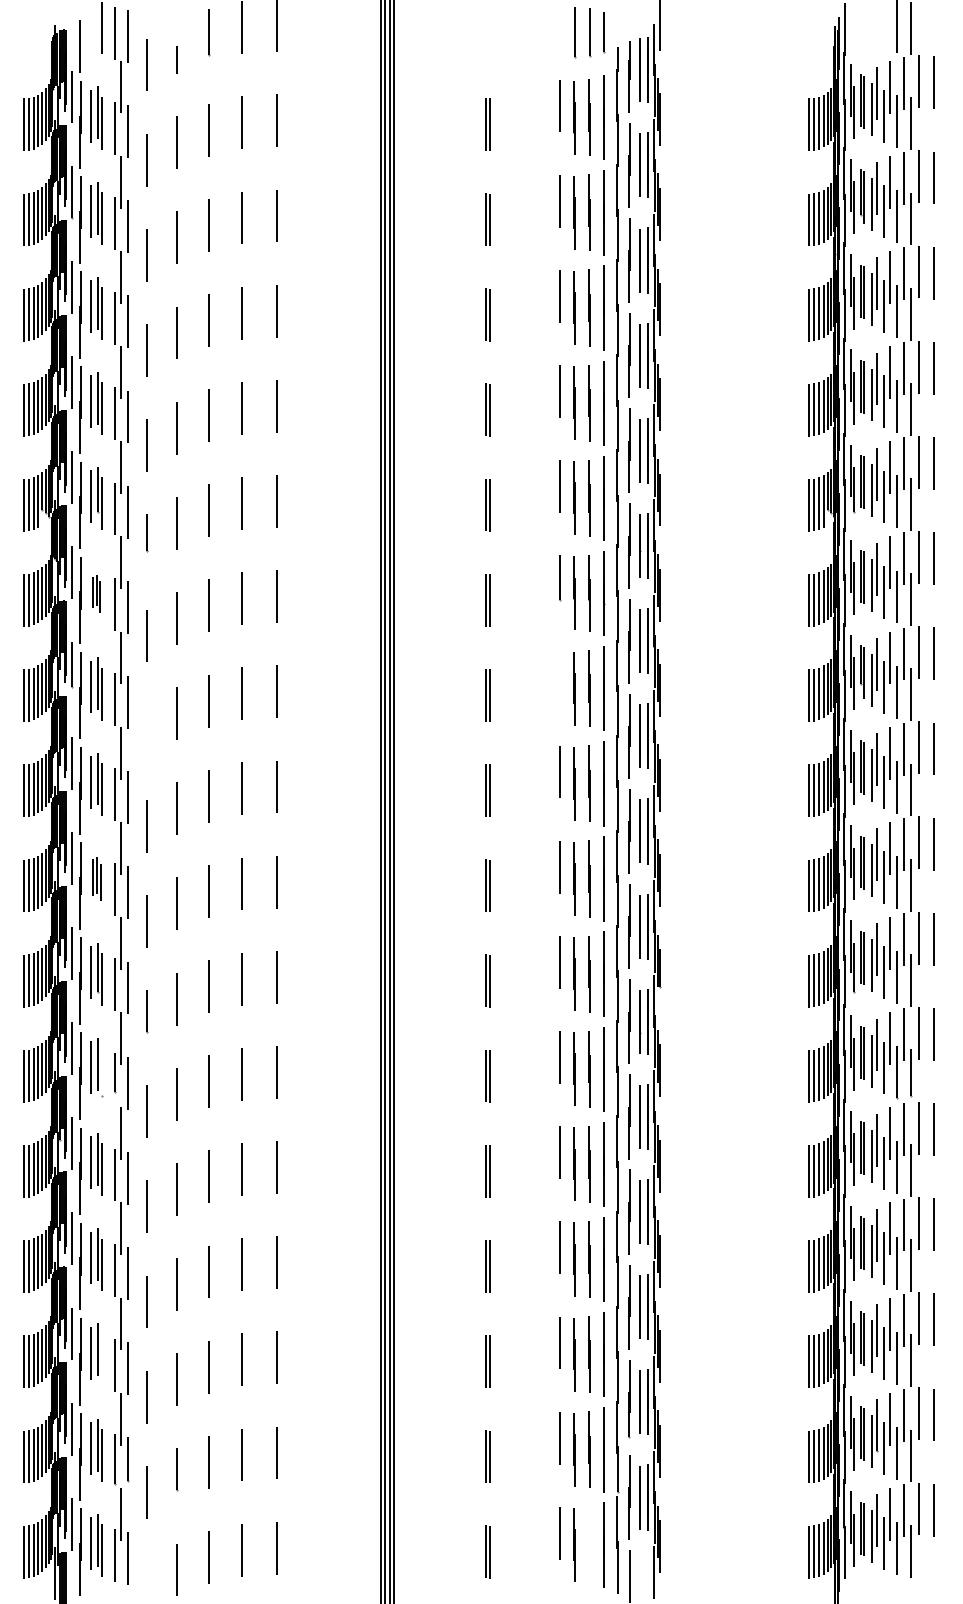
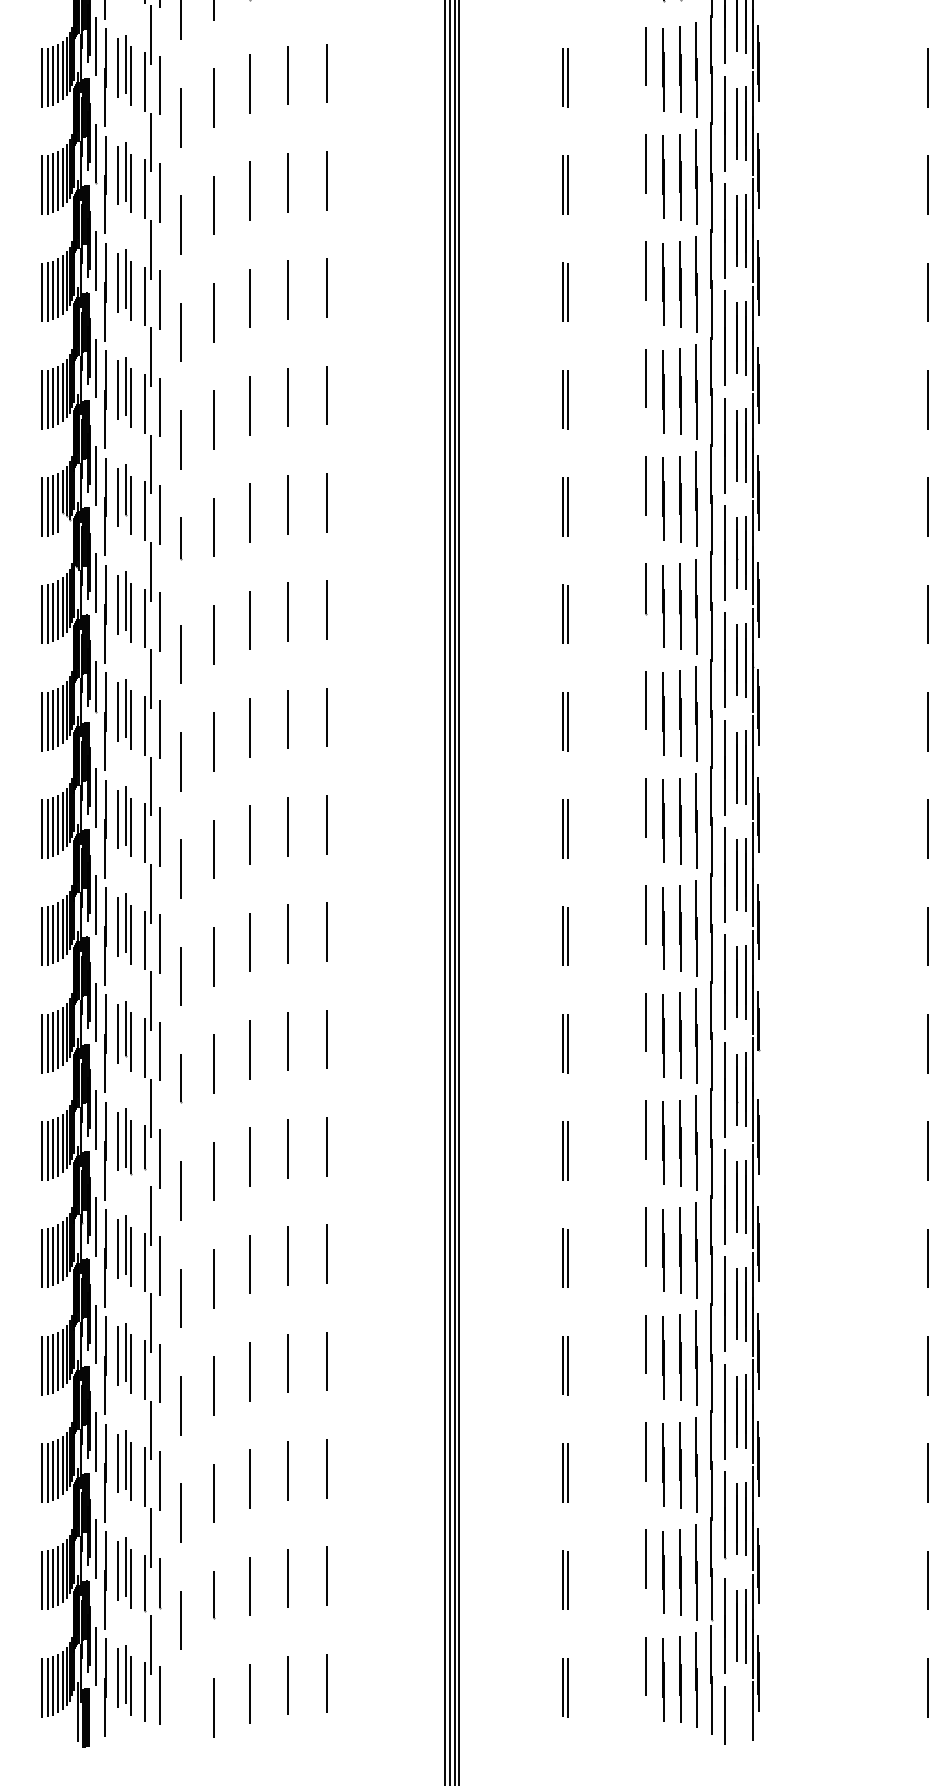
part: (96, 593) -> (123, 606), size x1.67
line: (559, 676) -> (646, 700), added
line: (146, 731) -> (180, 762), added
part: (96, 879) -> (123, 929), size x1.43
line: (102, 1072) -> (130, 1146), added
line: (102, 1359) -> (130, 1470), added
line: (589, 1544) -> (680, 1679), added

